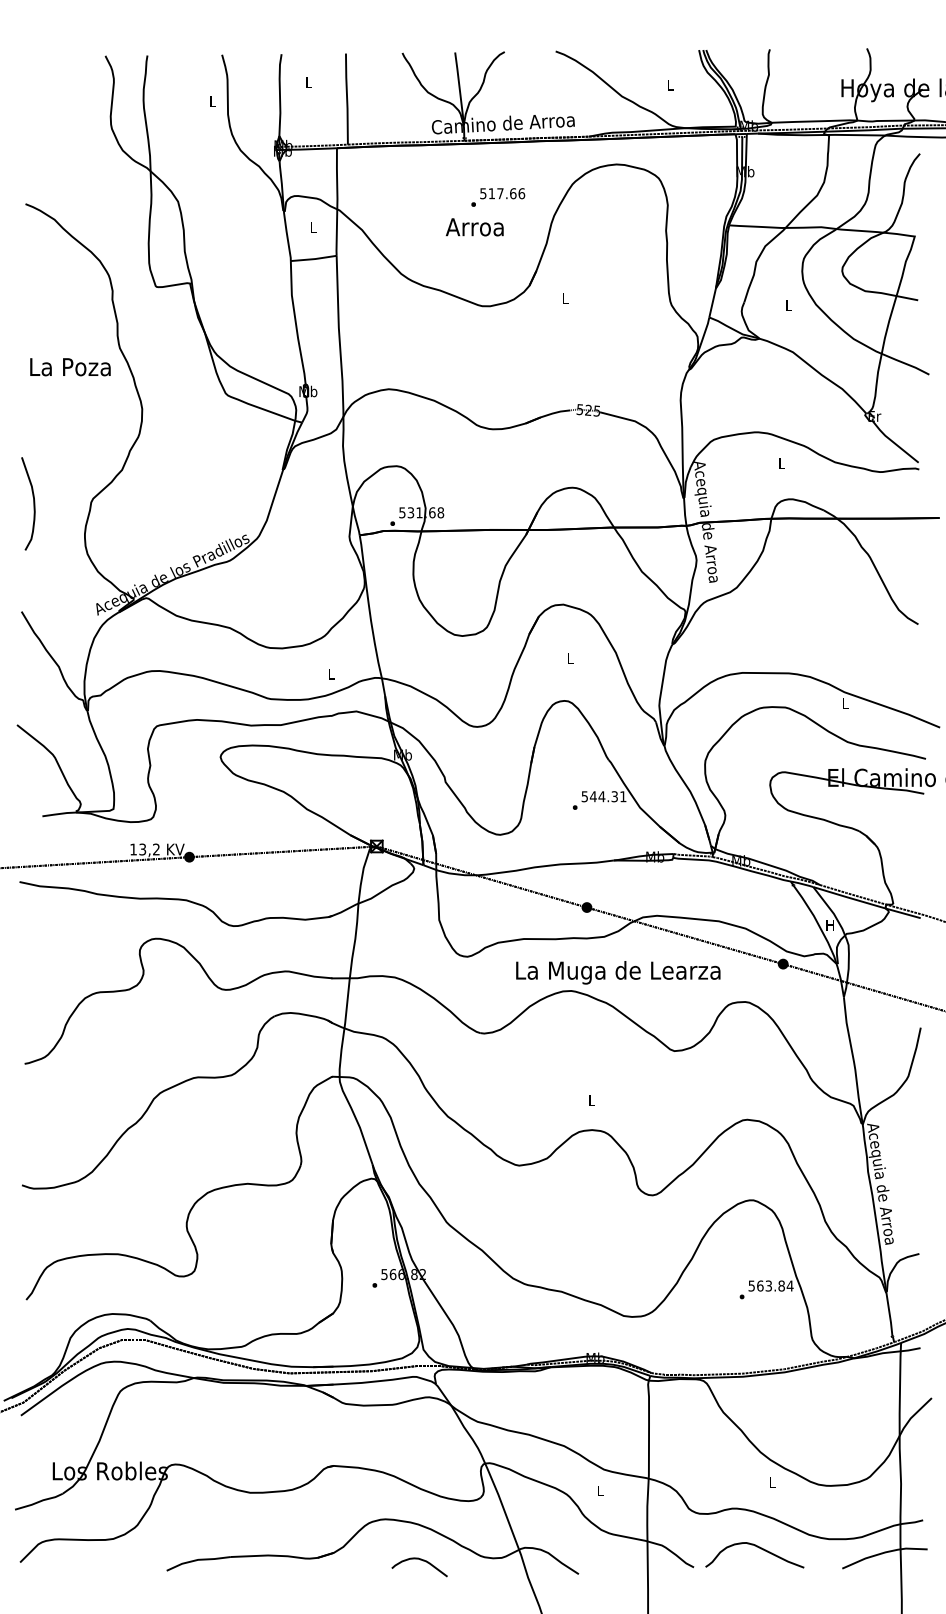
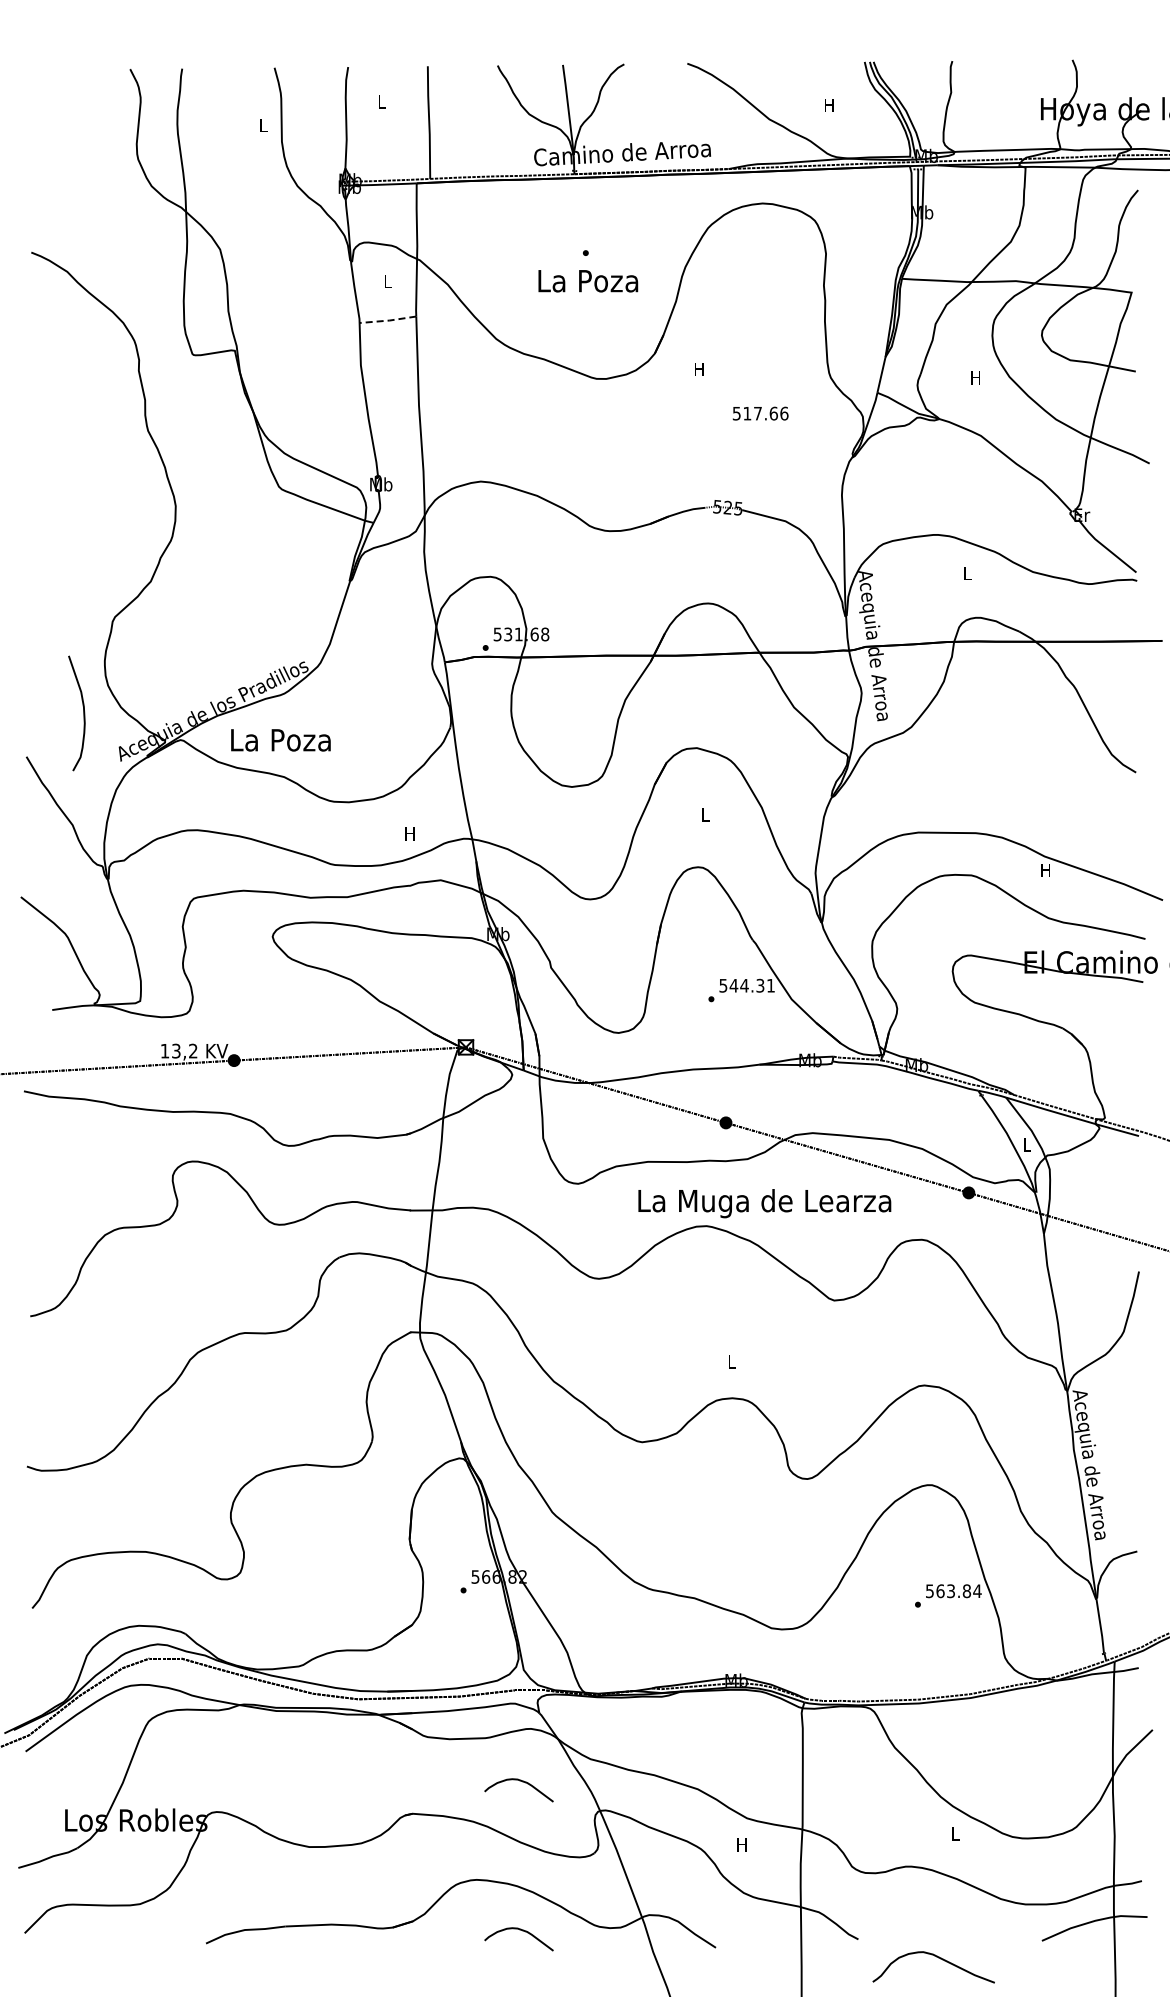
text: (670, 85) -> (829, 105), L -> H
text: (502, 193) -> (760, 413), moved
text: (475, 227) -> (588, 281), Arroa -> La Poza
line: (313, 259) -> (387, 320), solid -> dashed
text: (565, 298) -> (699, 369), L -> H
text: (788, 305) -> (975, 377), L -> H
text: (70, 367) -> (280, 740), moved
curve: (33, 503) -> (83, 713), moved
text: (331, 673) -> (409, 833), L -> H
text: (845, 703) -> (1045, 870), L -> H
text: (829, 924) -> (1026, 1144), H -> L
curve: (422, 1440) -> (522, 1782), added
text: (599, 1490) -> (741, 1844), L -> H
curve: (758, 1548) -> (938, 1958), moved

